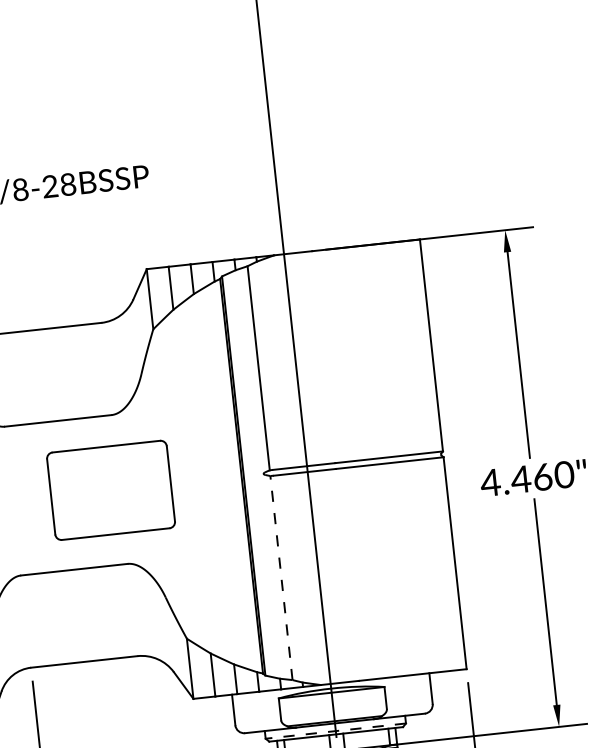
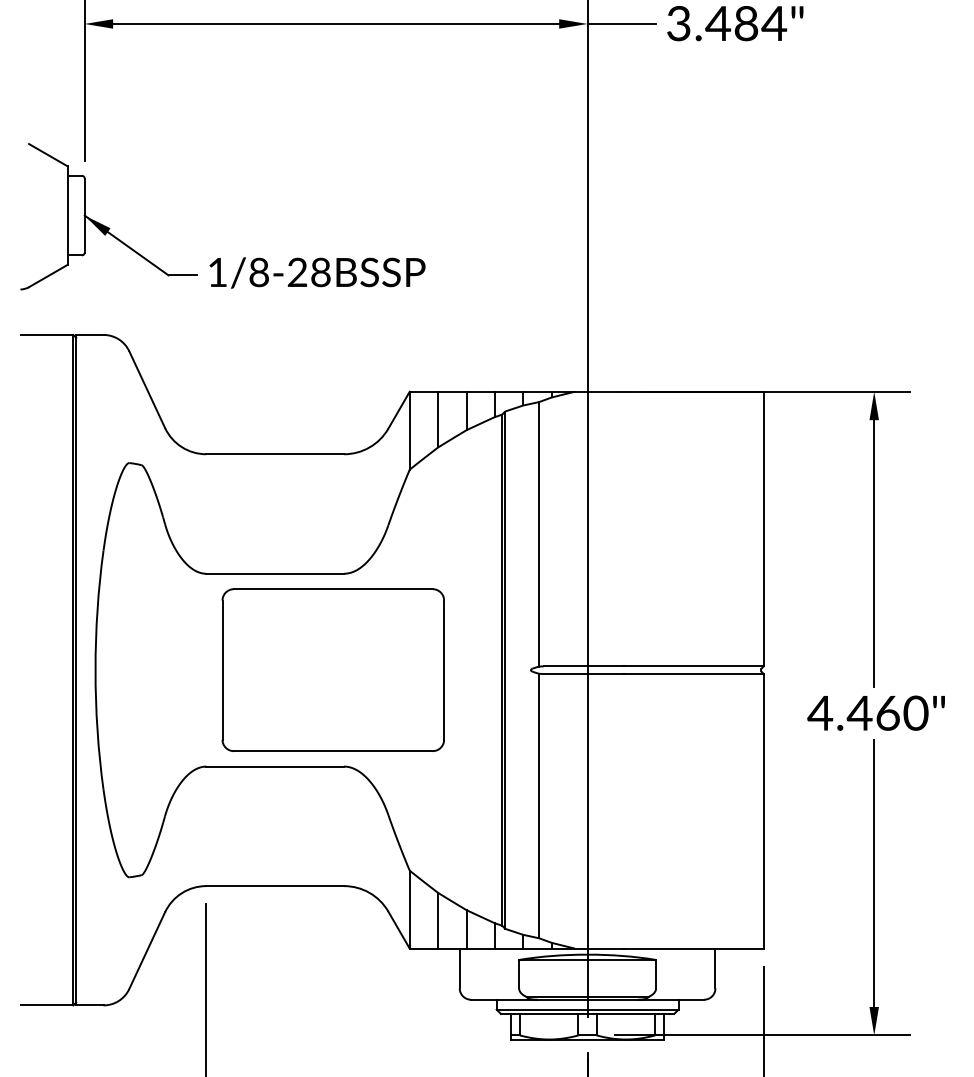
part: (110, 489) -> (332, 669), size x1.43
line: (281, 577) -> (539, 805), dashed -> solid
line: (335, 730) -> (587, 1009), dashed -> solid

